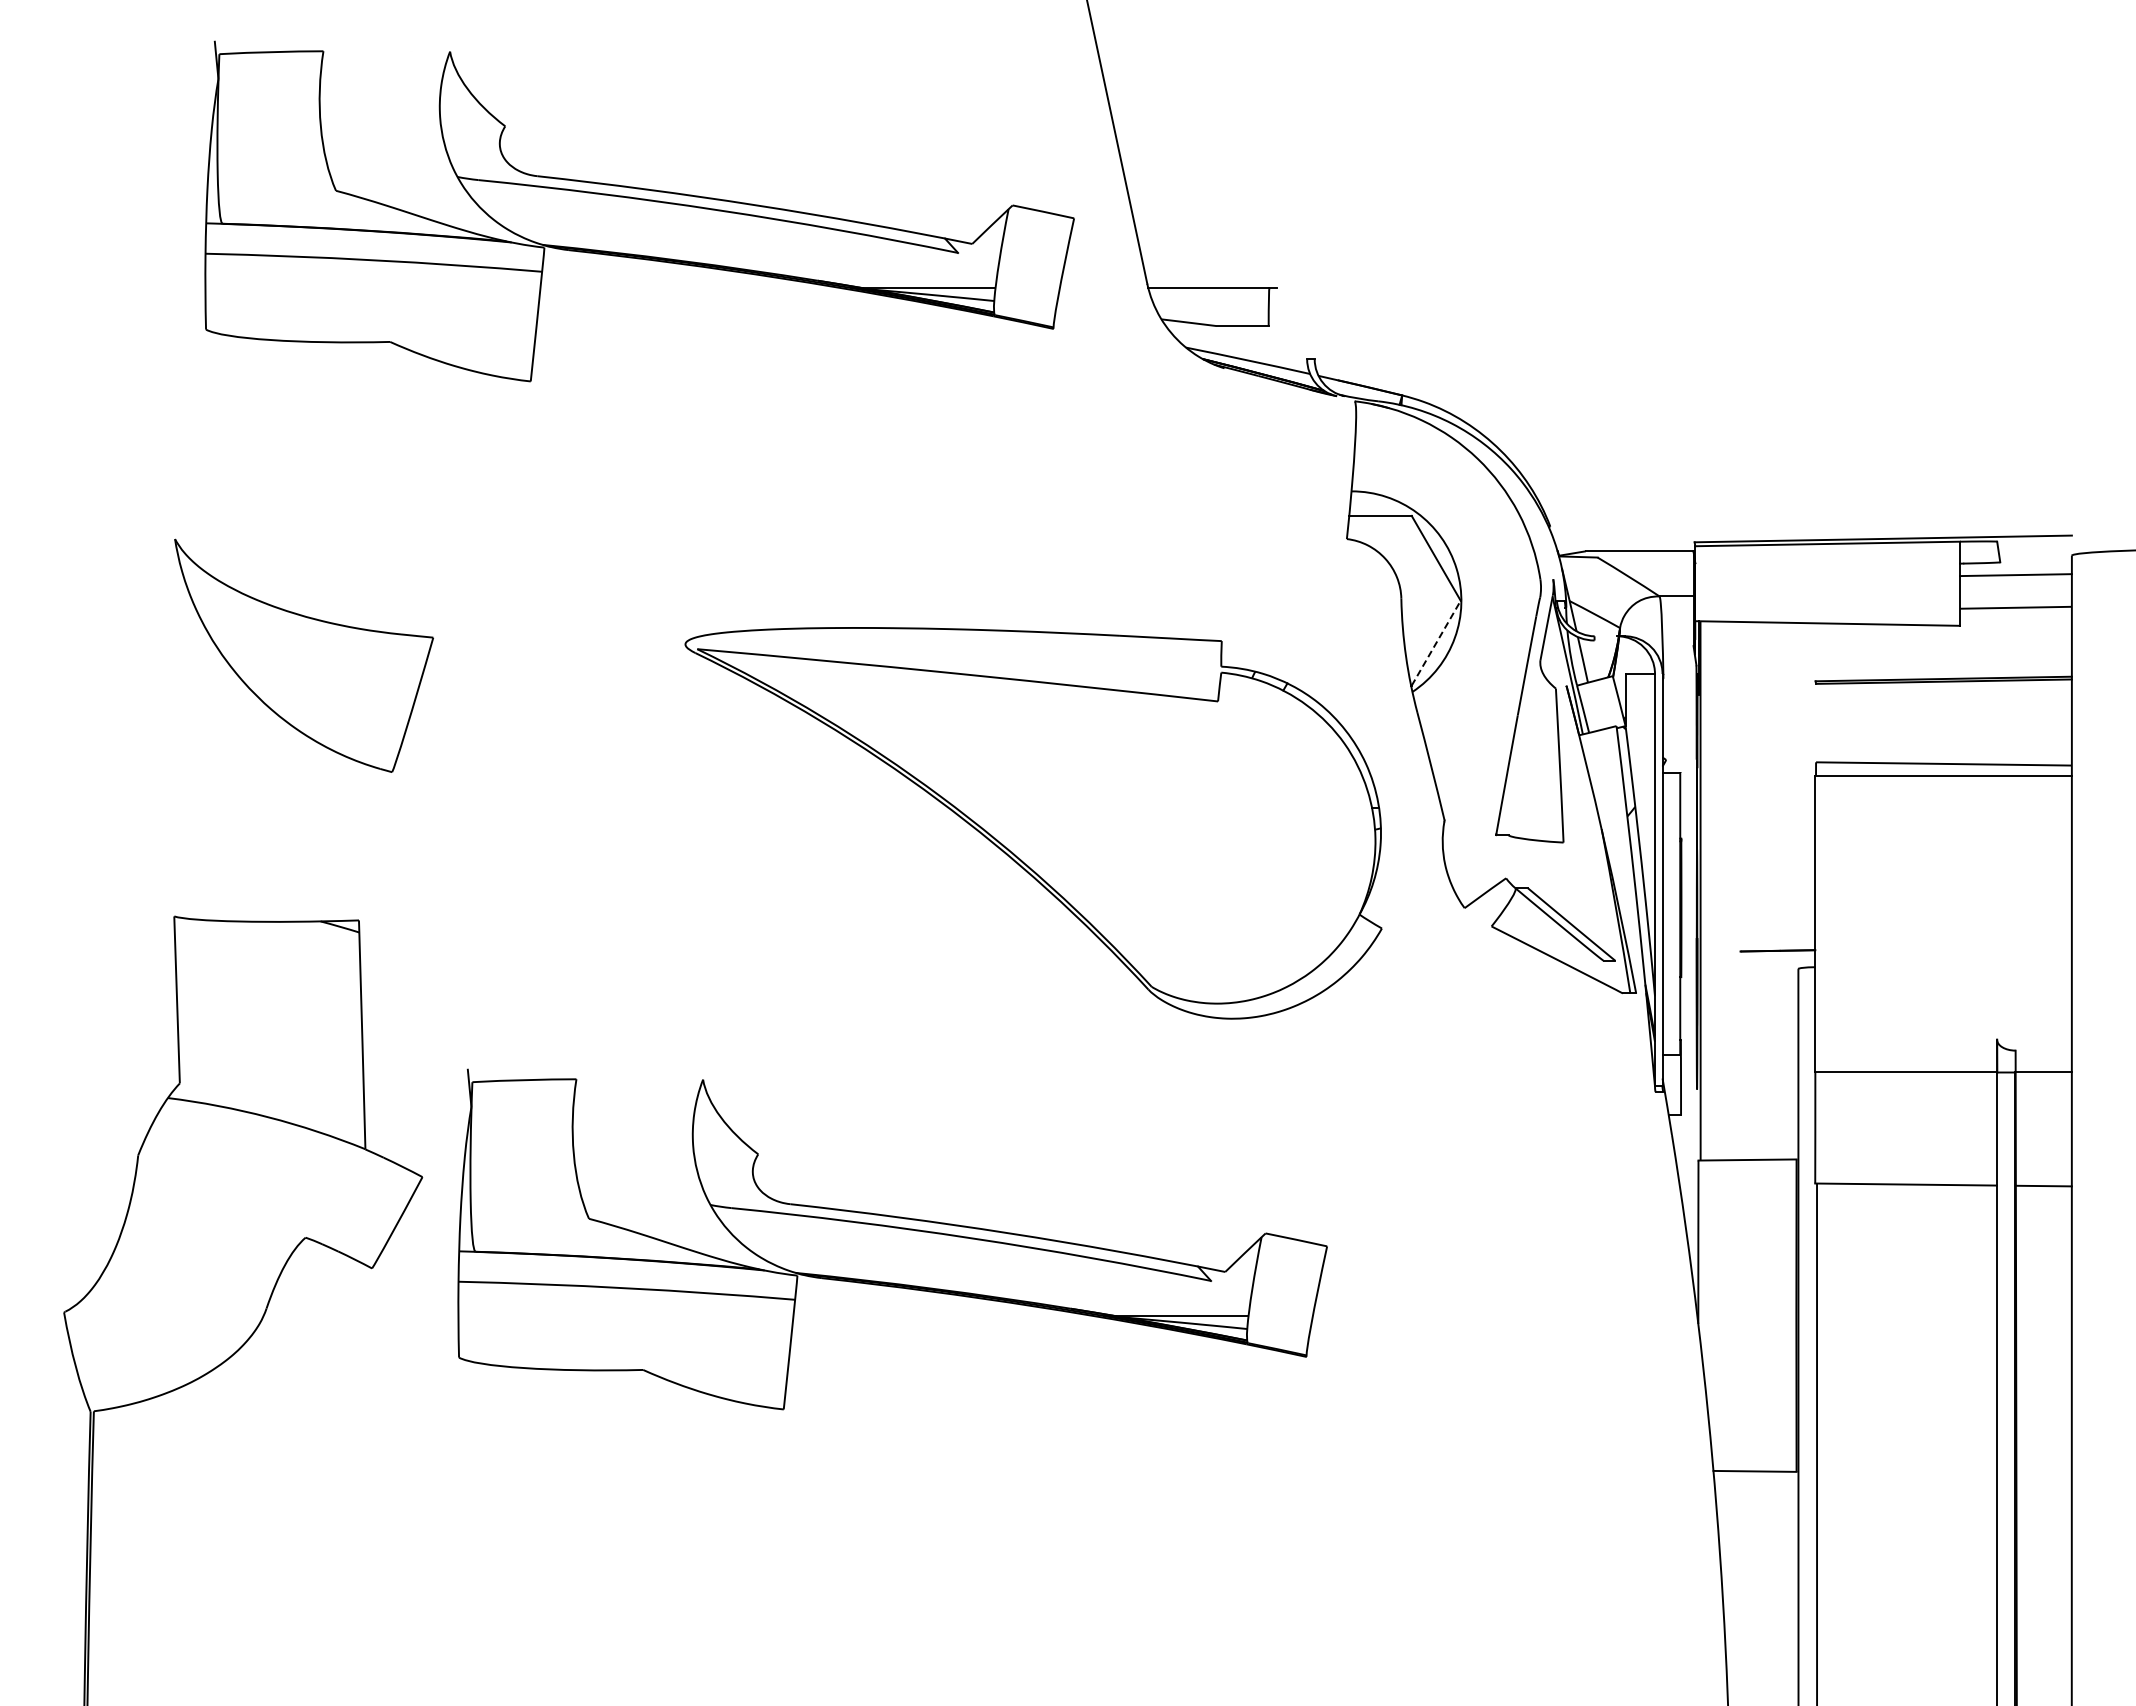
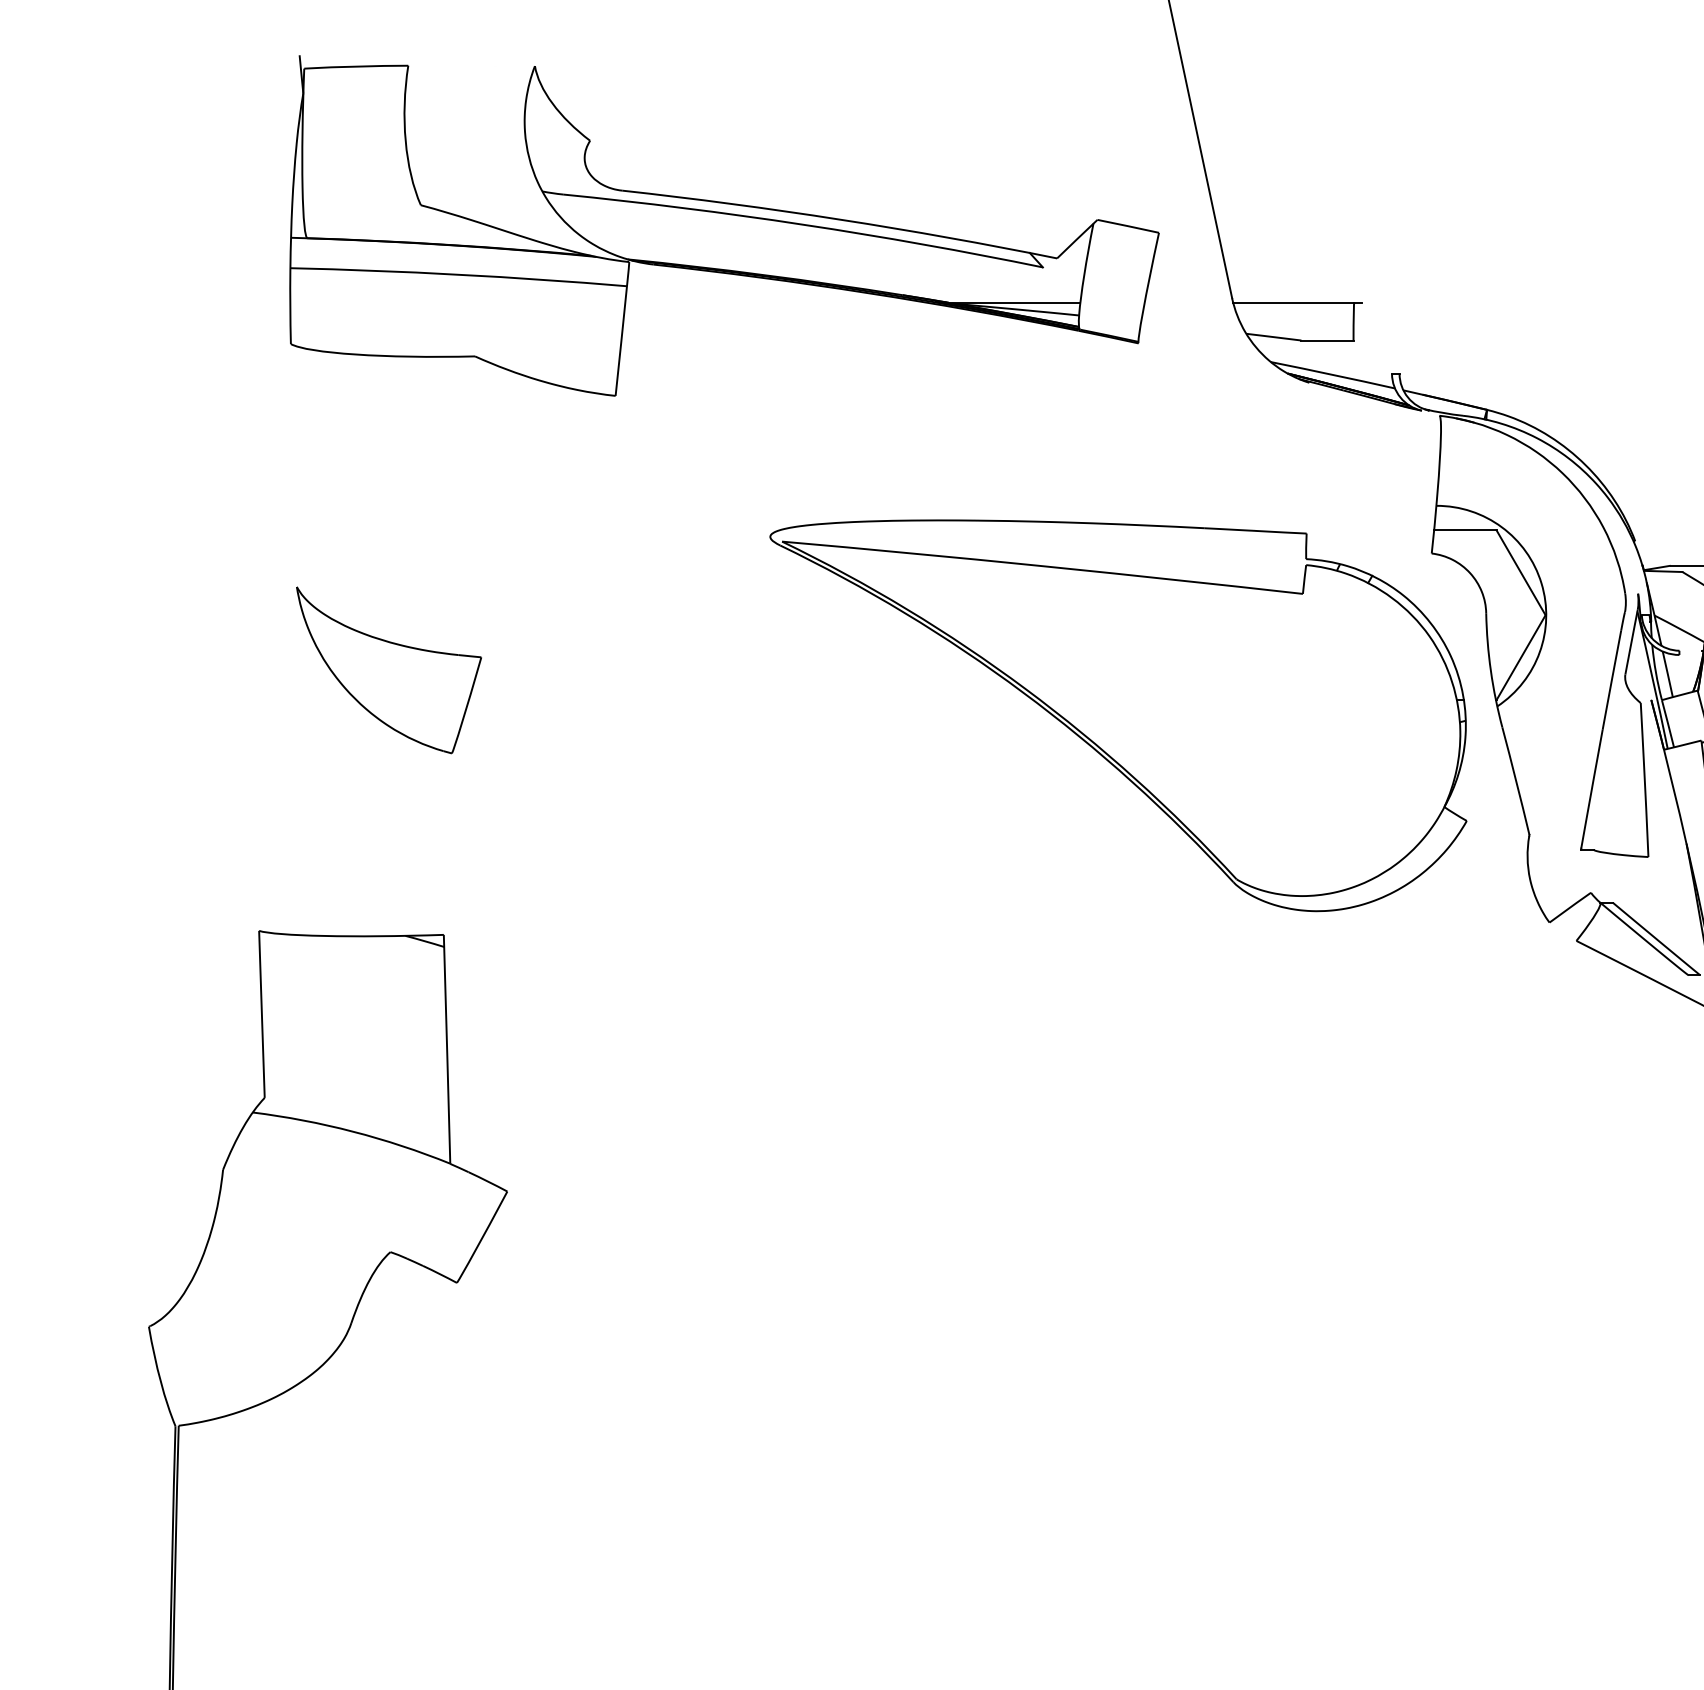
line: (1436, 642) -> (1521, 656), dashed -> solid
part: (304, 655) -> (389, 669), size x0.71
part: (1033, 823) -> (1118, 715), moved
part: (892, 1239) -> (977, 1253), removed

